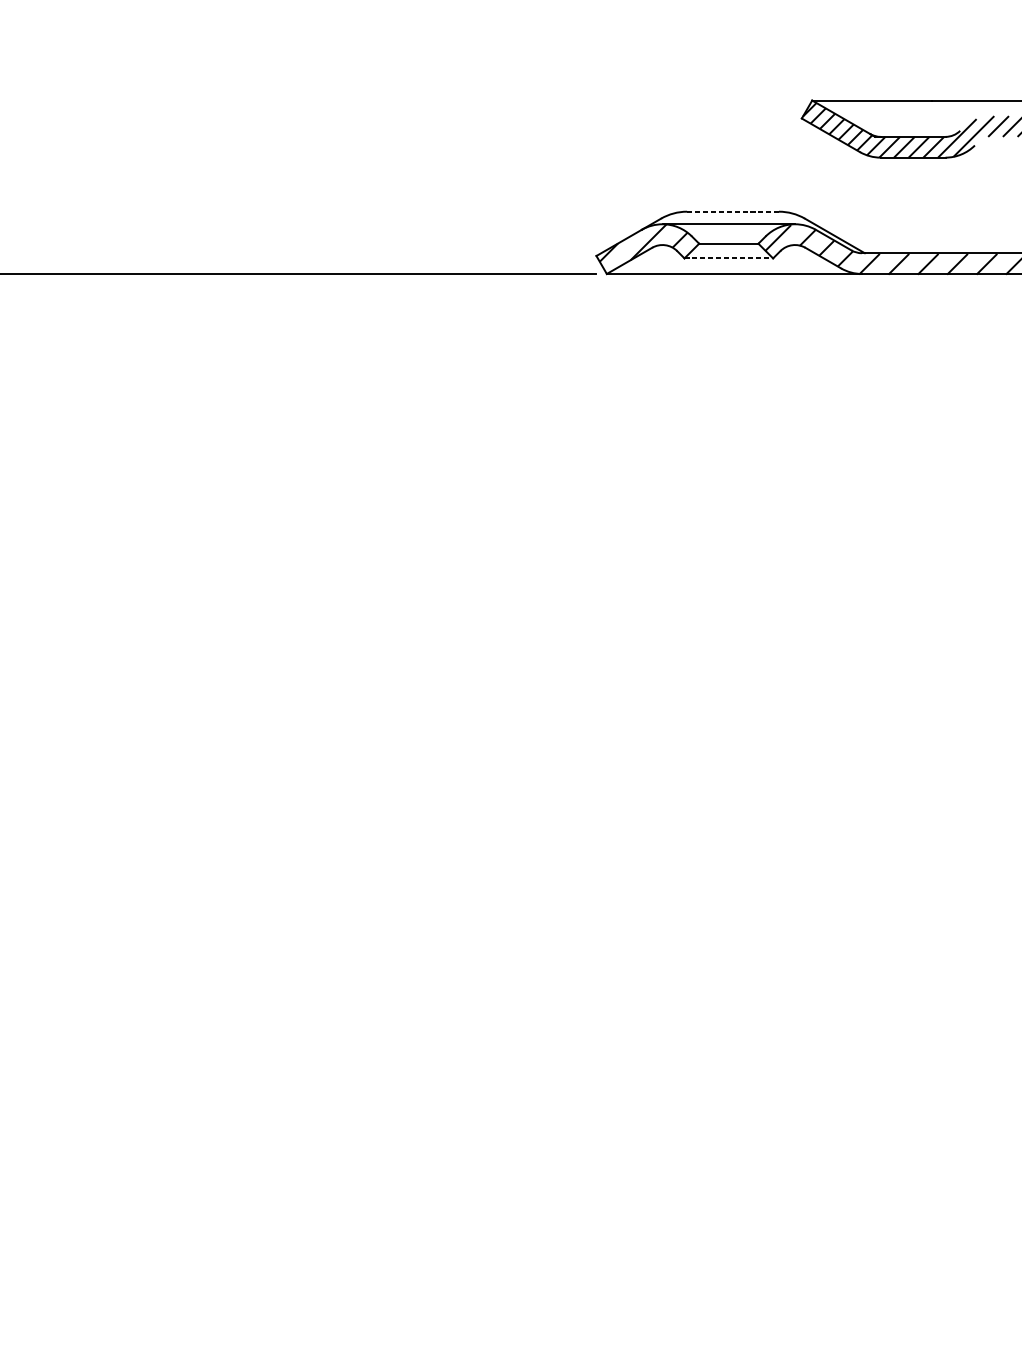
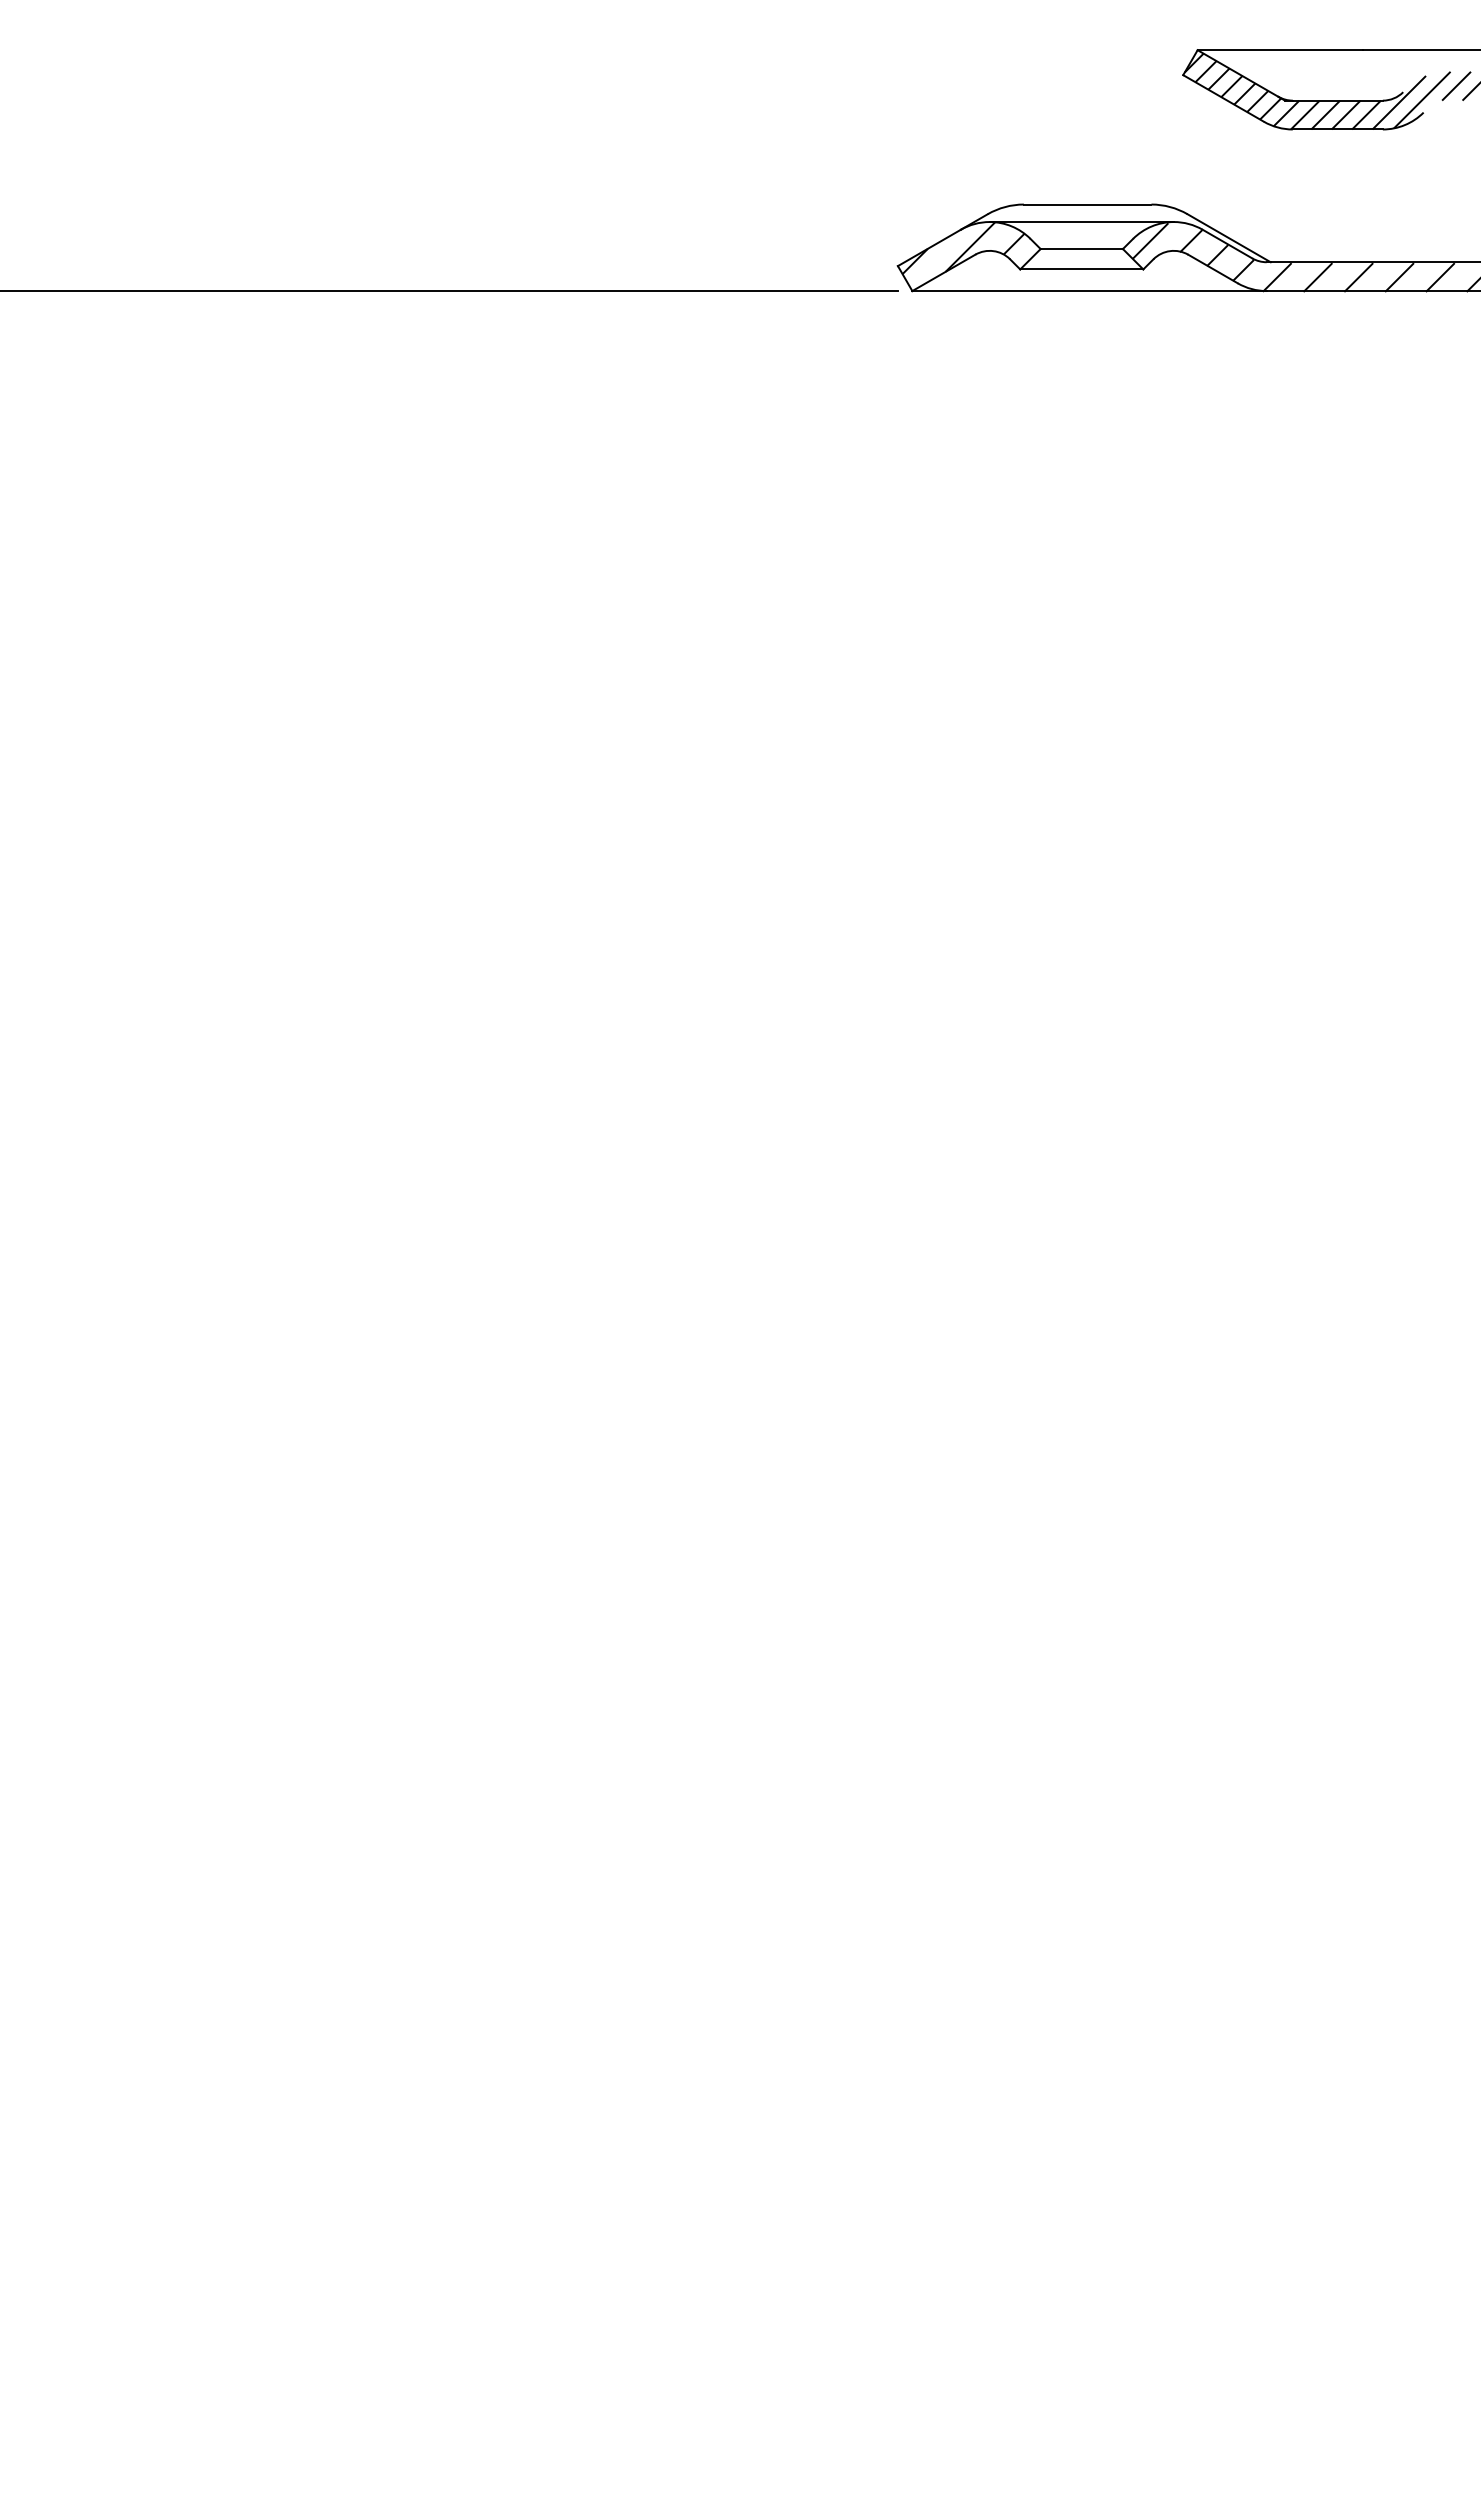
line: (732, 211) -> (1087, 204), dashed -> solid
line: (728, 258) -> (1081, 269), dashed -> solid

